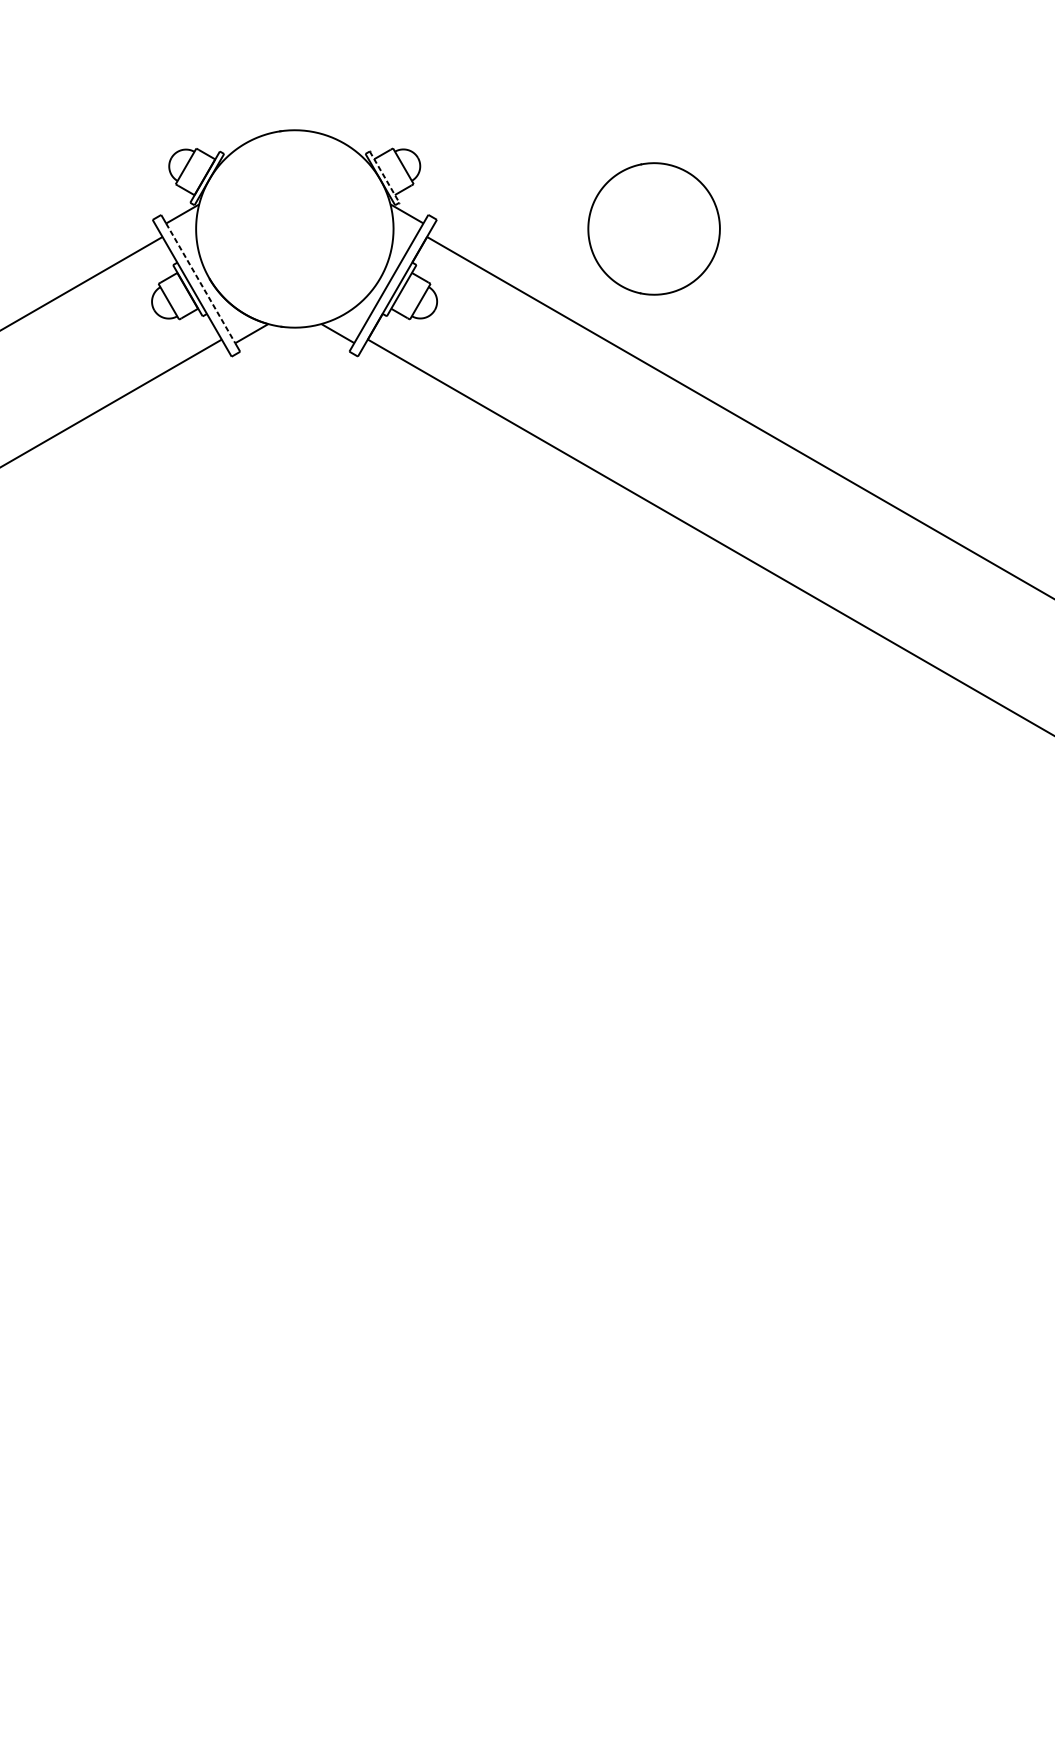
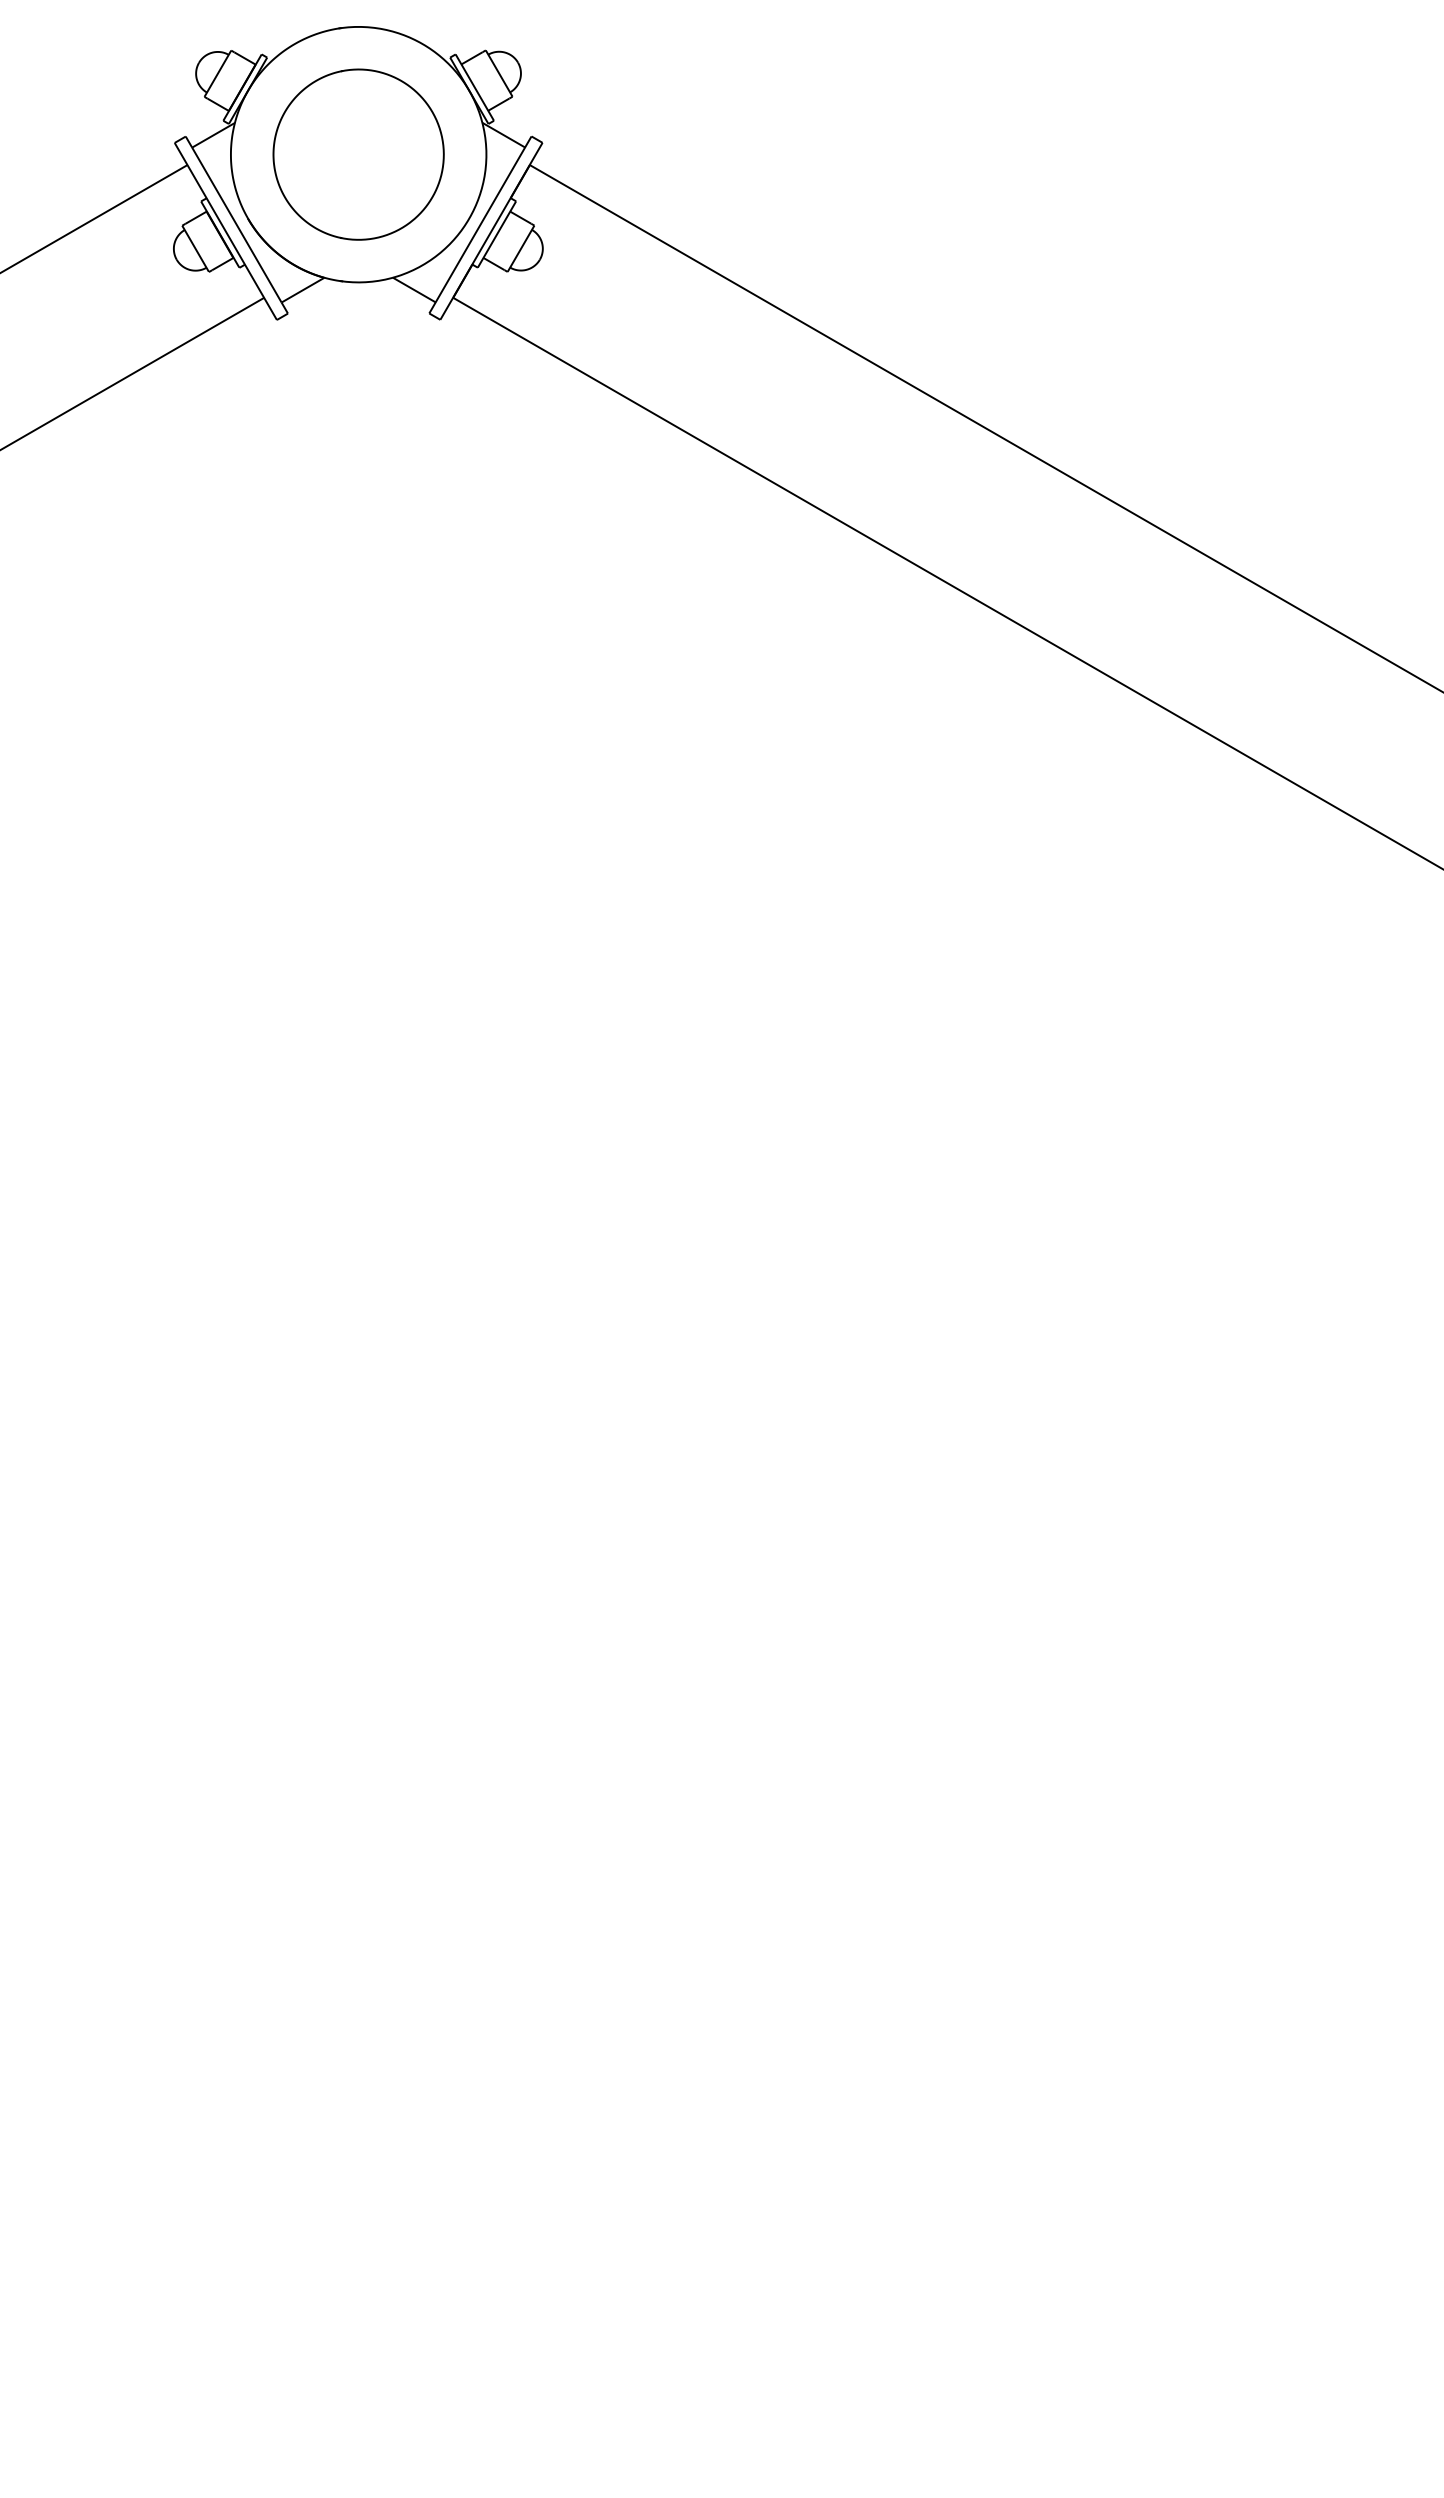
line: (385, 177) -> (475, 88), dashed -> solid
part: (654, 228) -> (358, 154), moved
line: (201, 283) -> (237, 225), dashed -> solid

